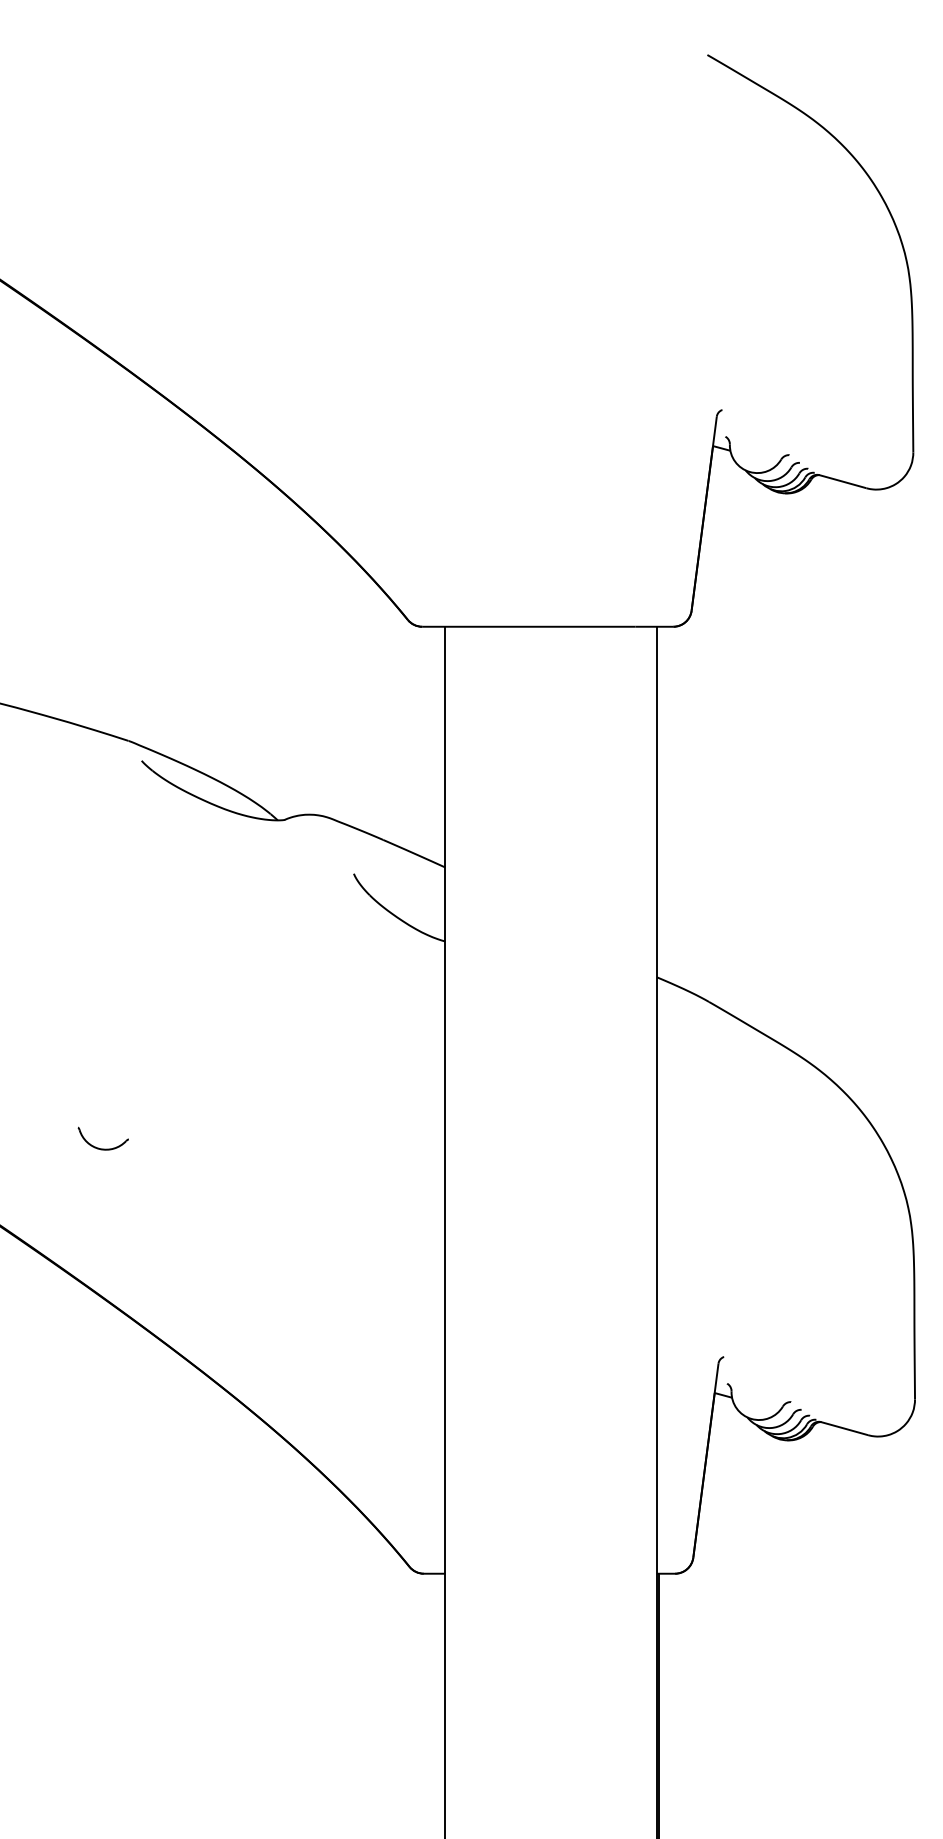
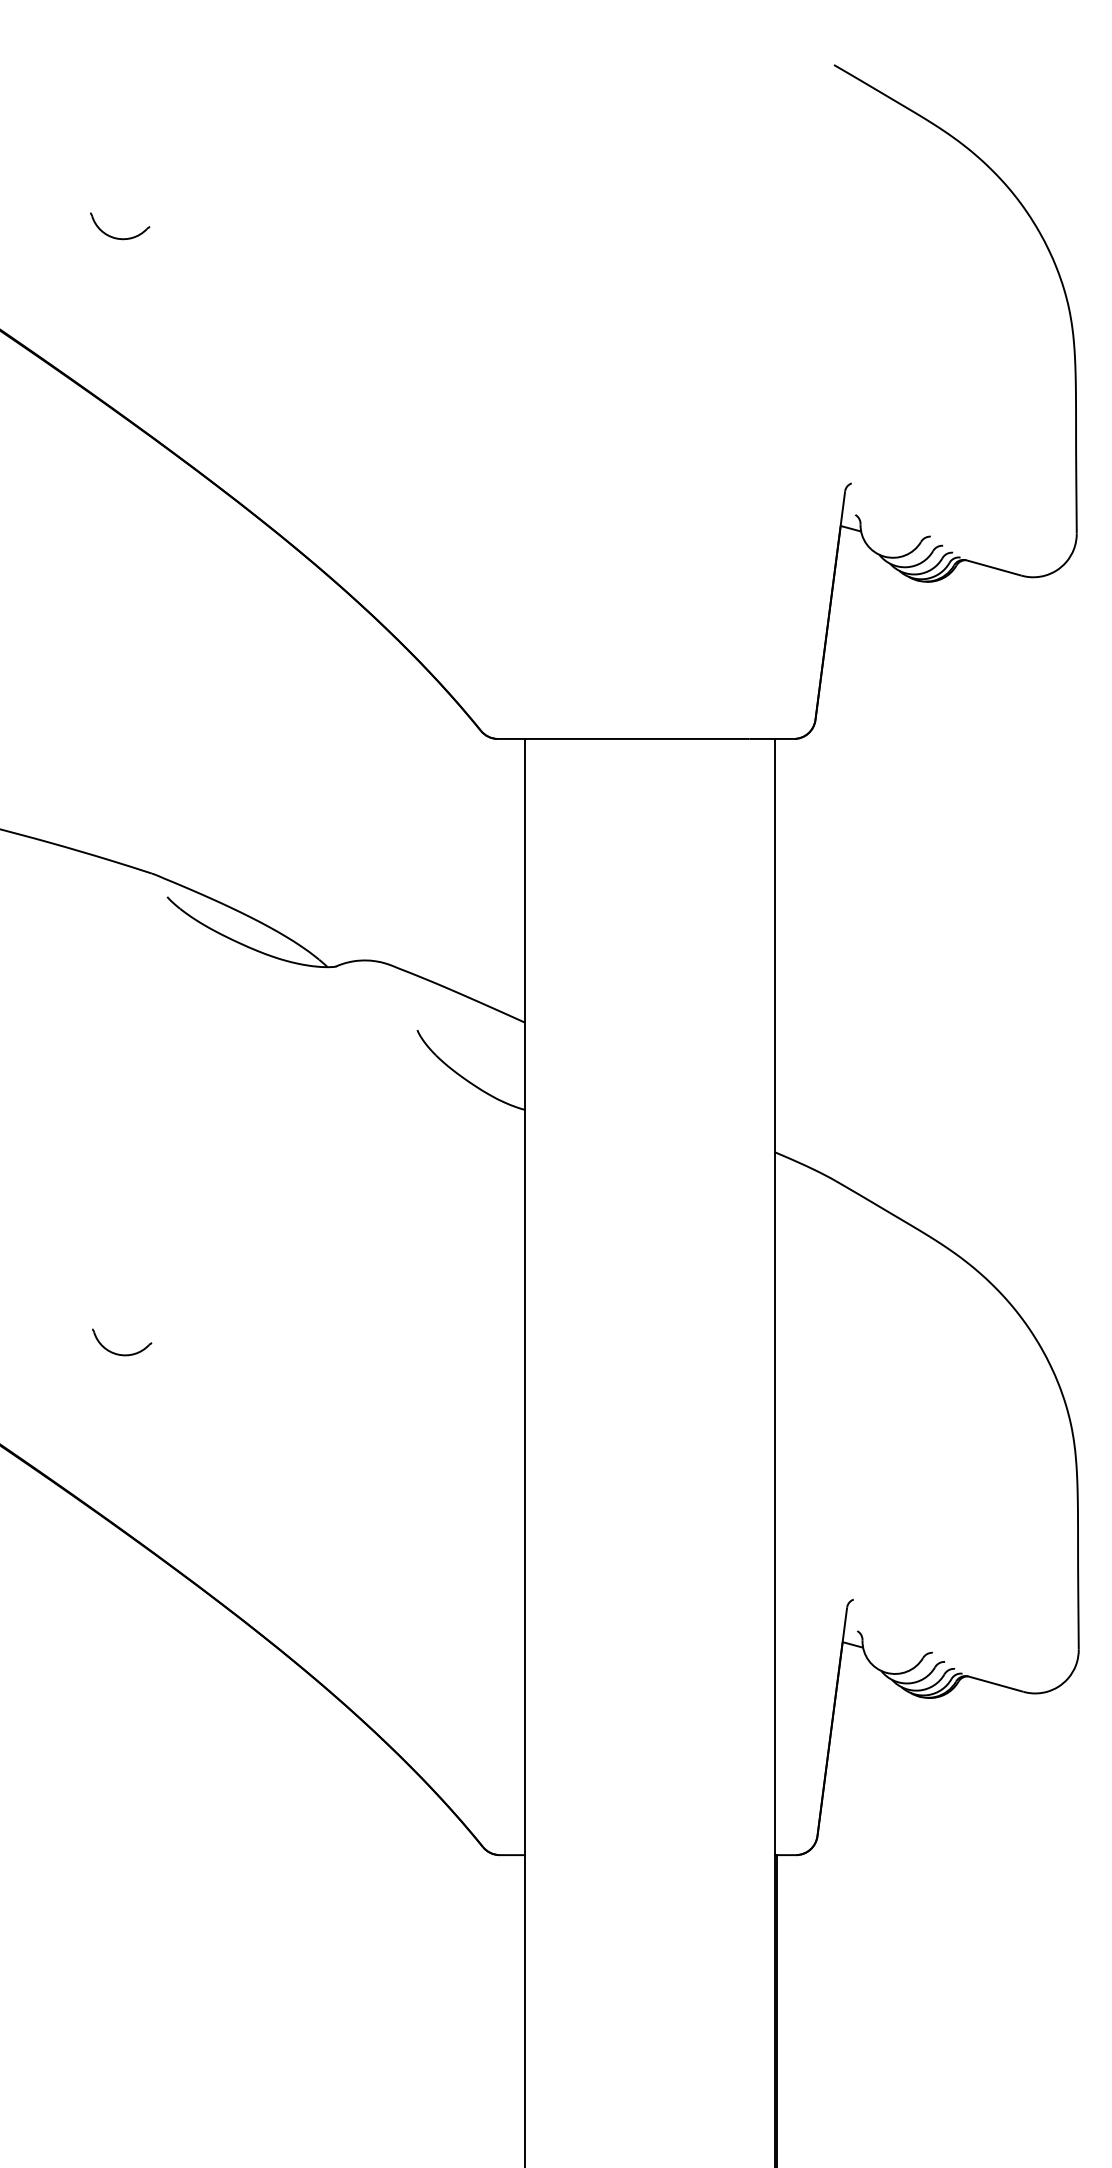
part: (99, 201) -> (117, 237), added

